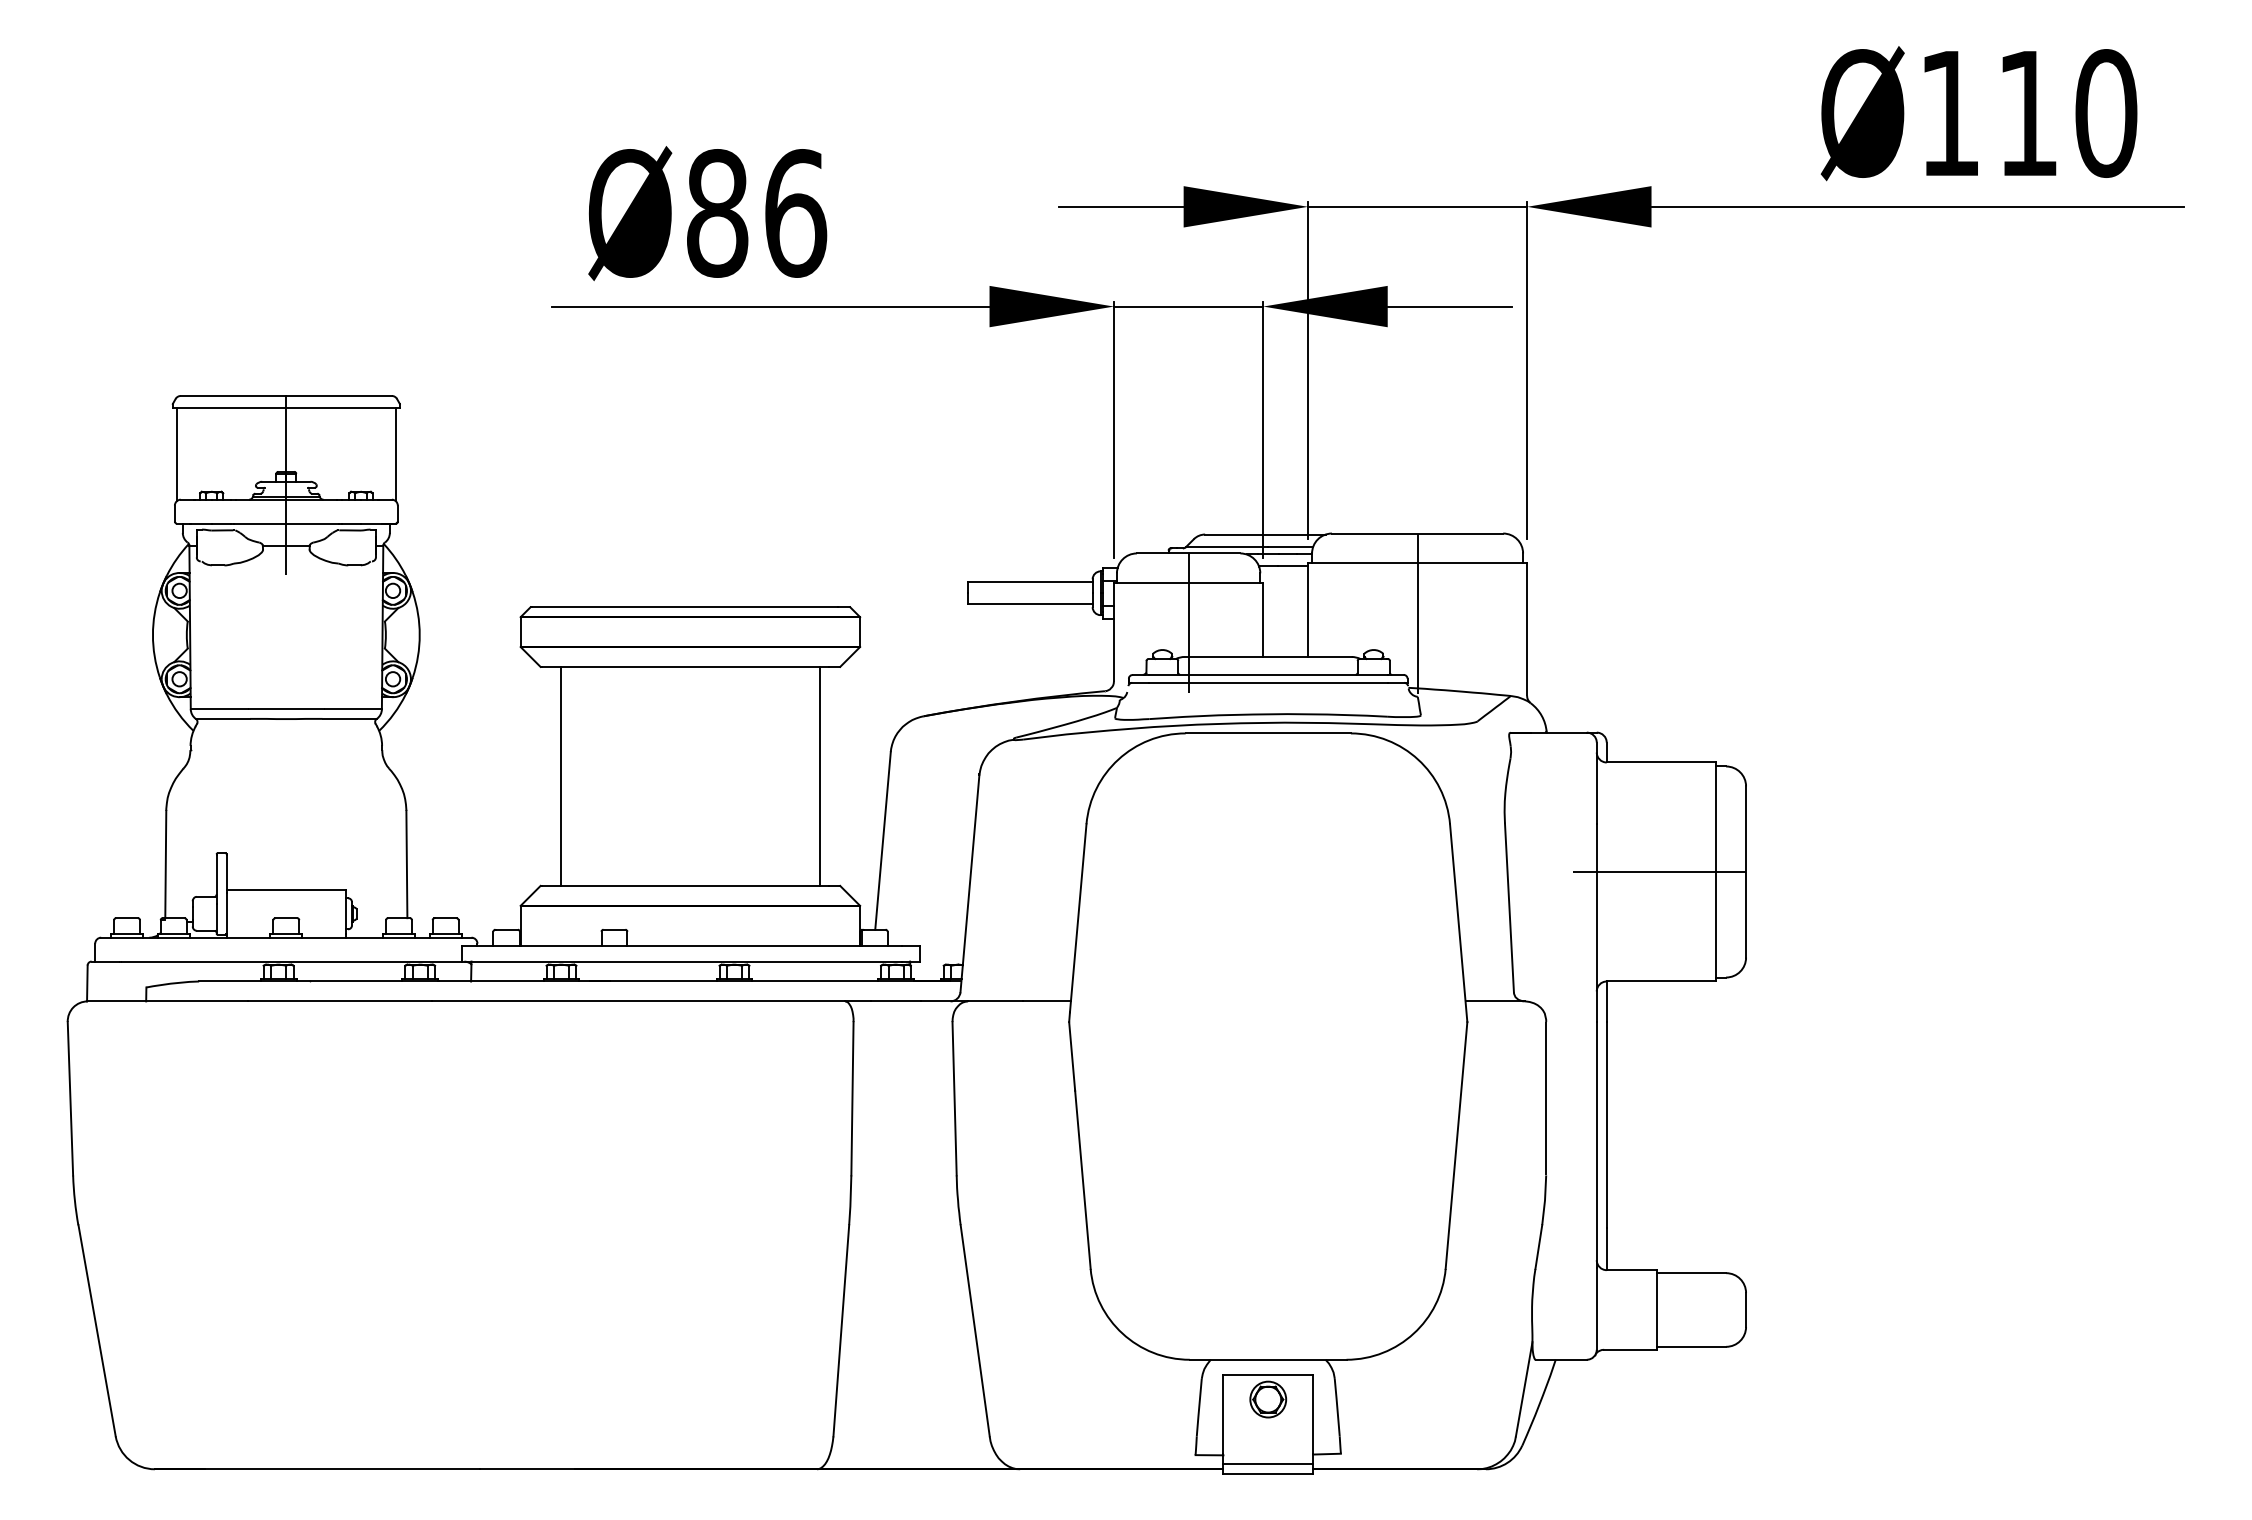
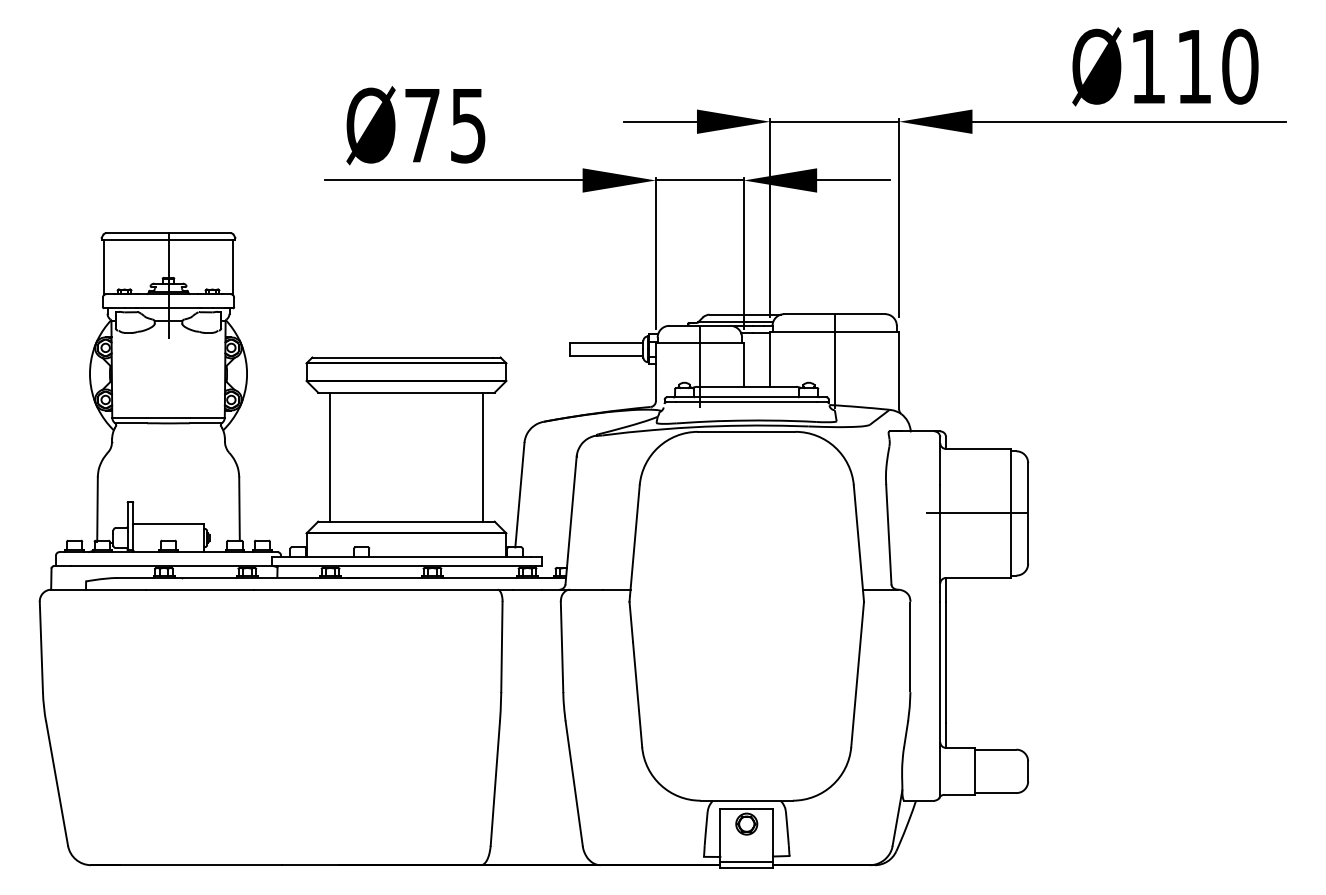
text: (756, 213) -> (445, 125), Ø86 -> Ø75

